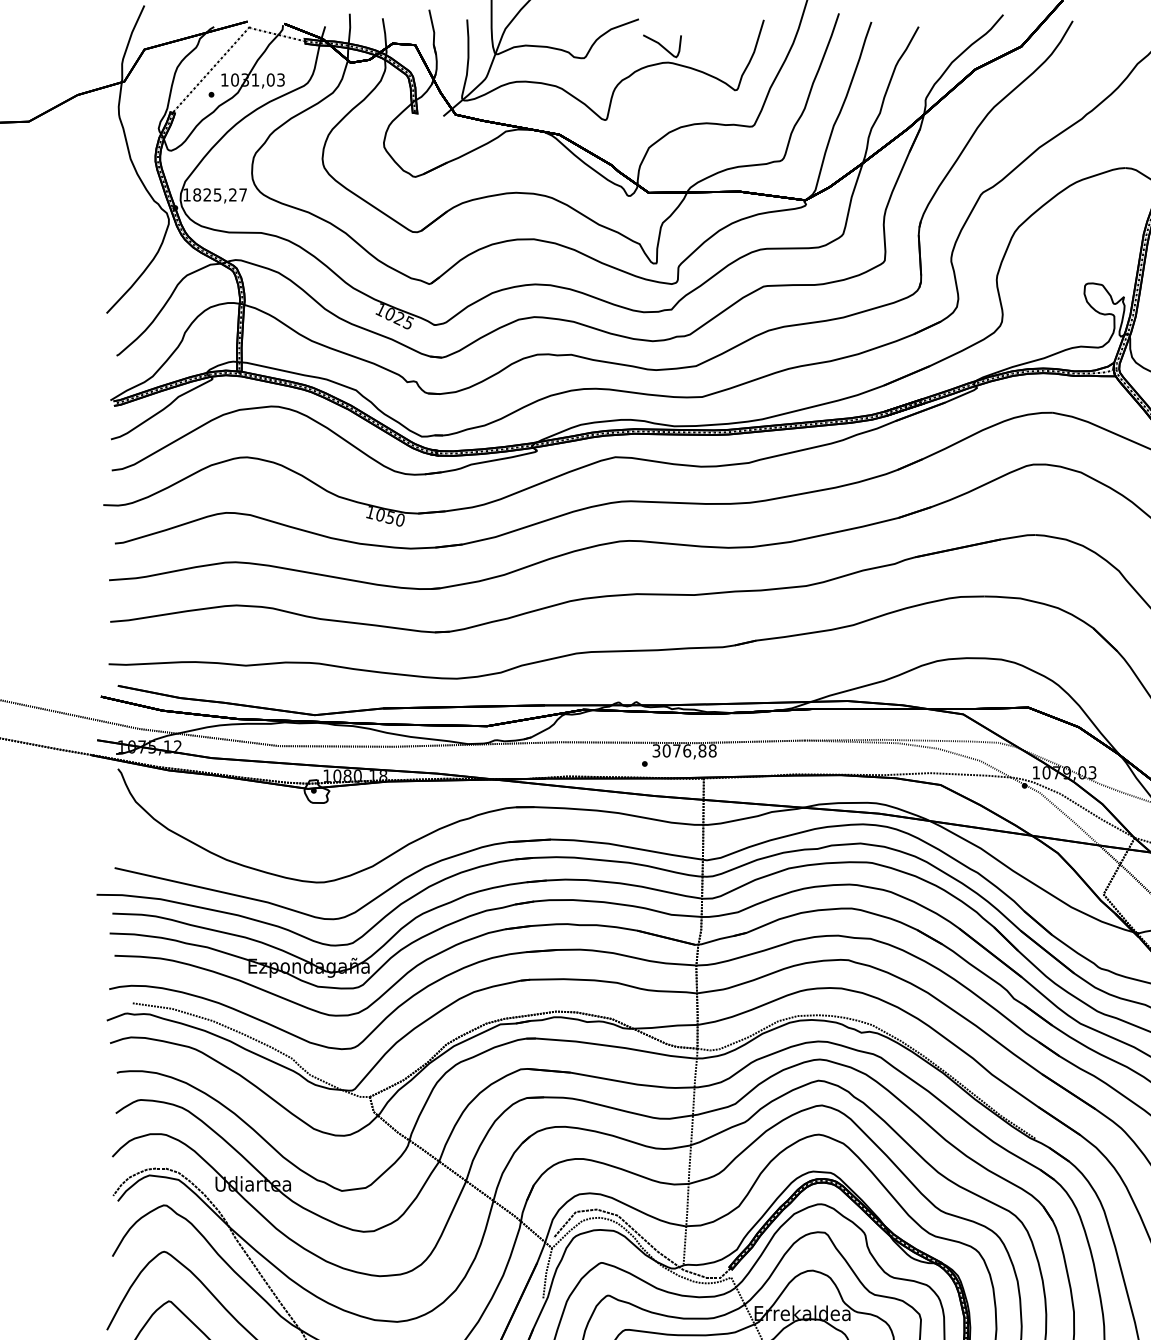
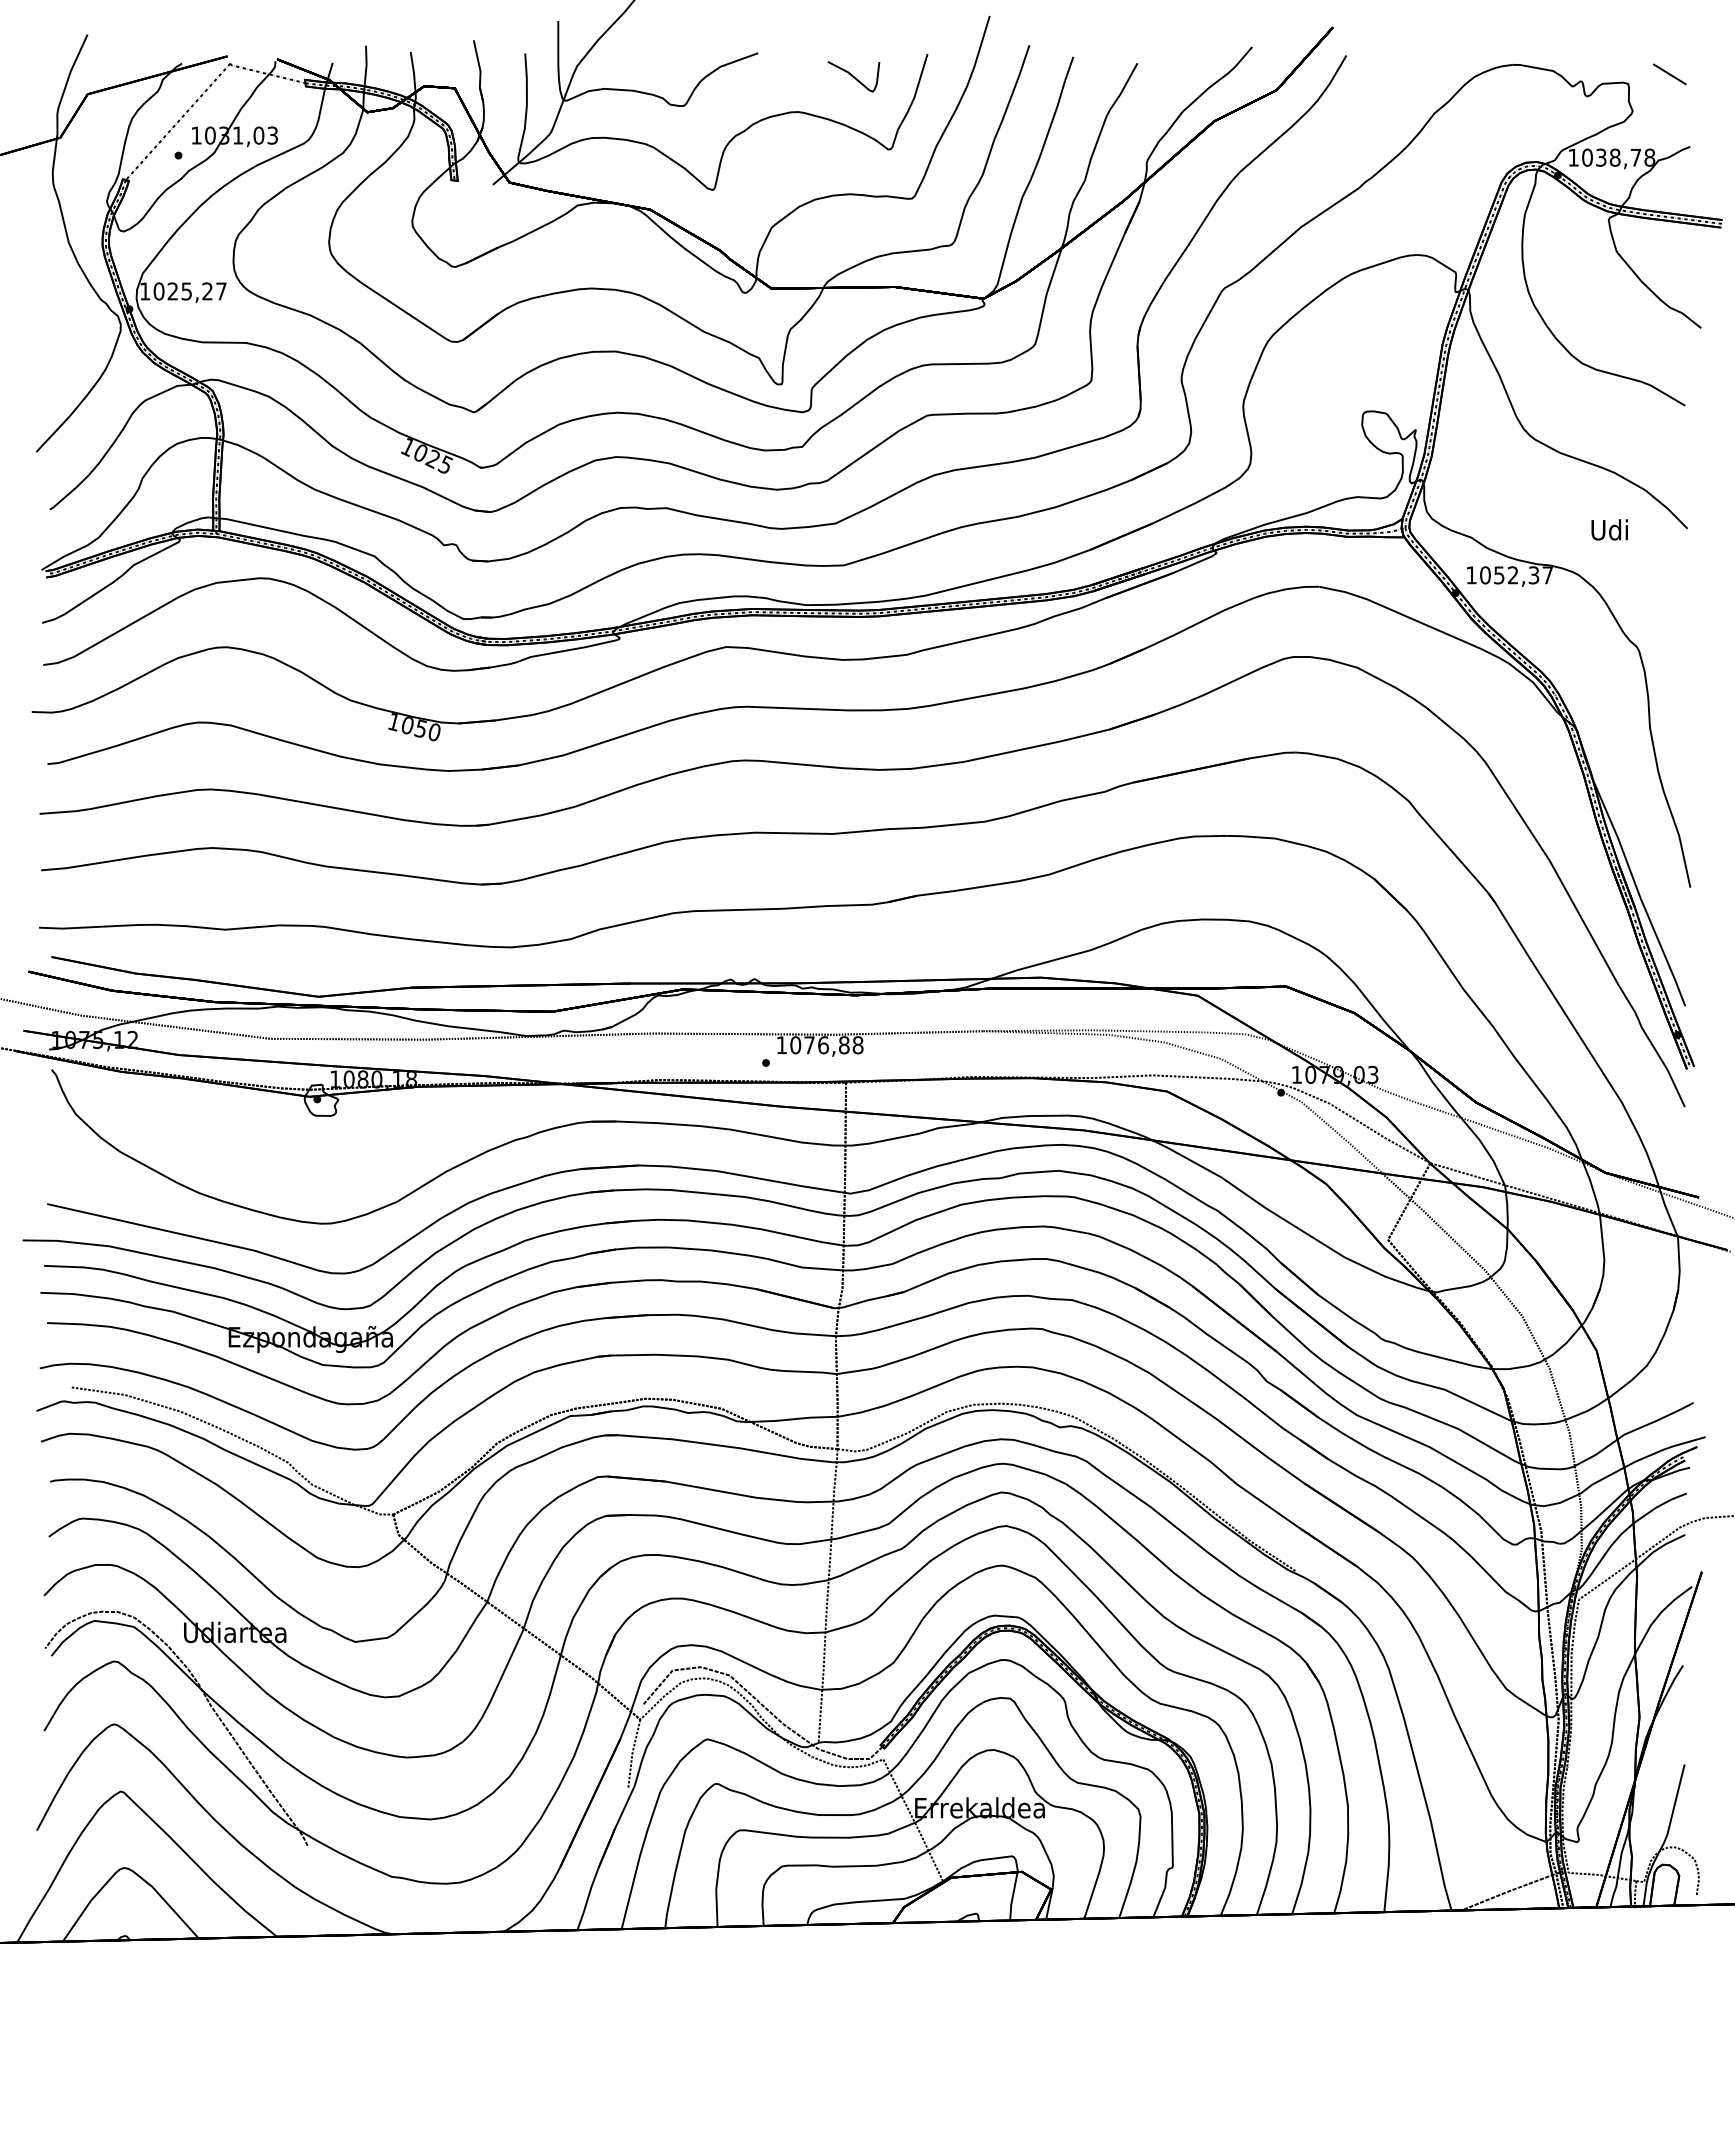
curve: (662, 46) -> (853, 76), moved
text: (196, 195) -> (158, 291), 1825,27 -> 1025,27
text: (656, 751) -> (781, 1045), 3076,88 -> 1076,88

